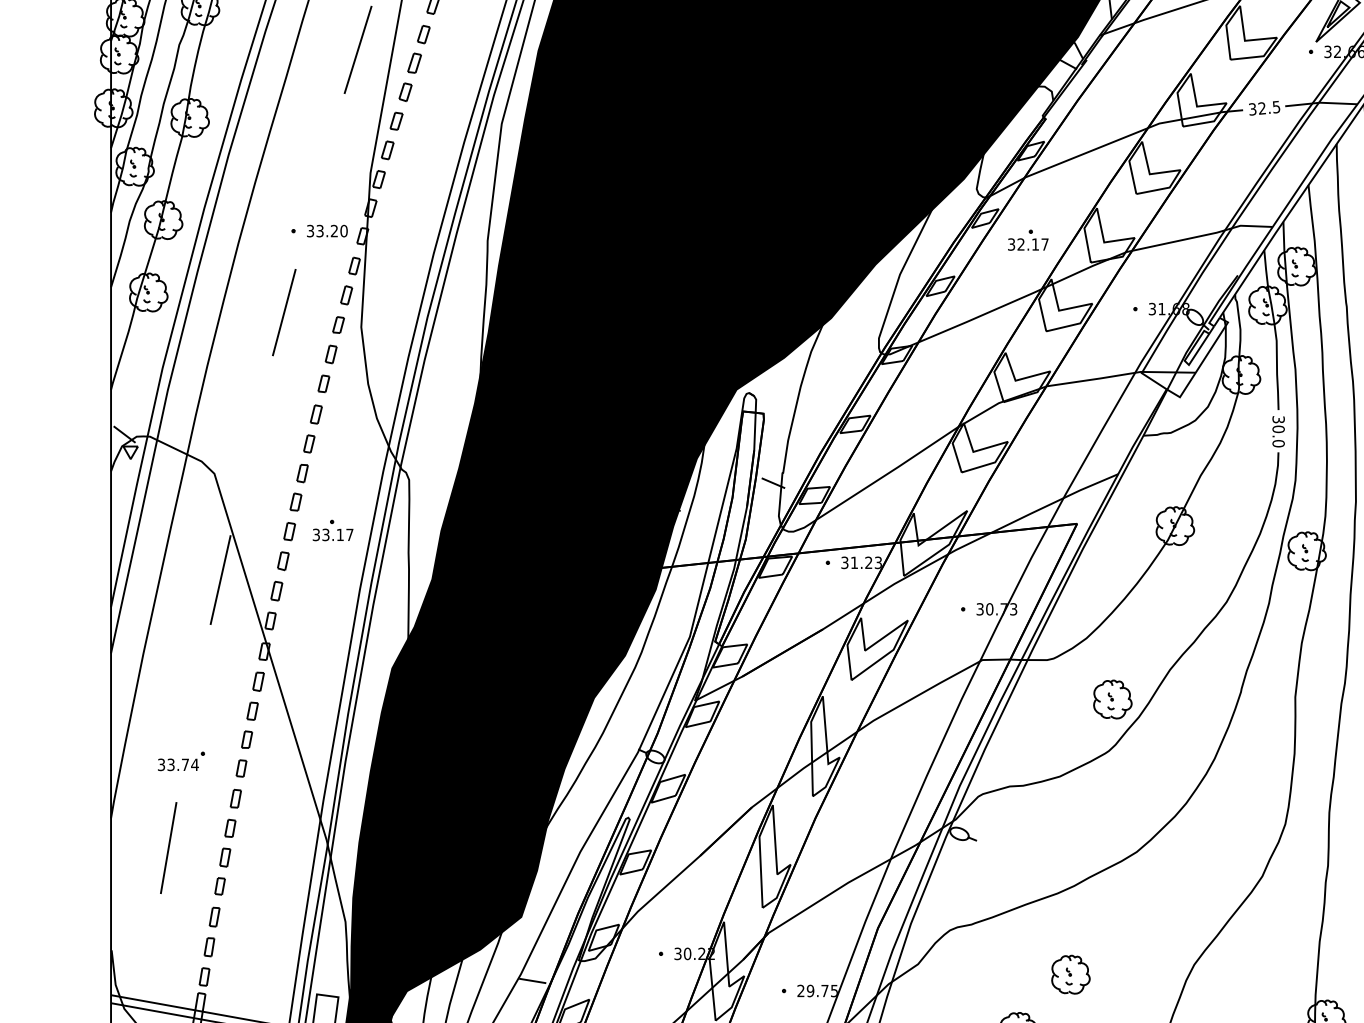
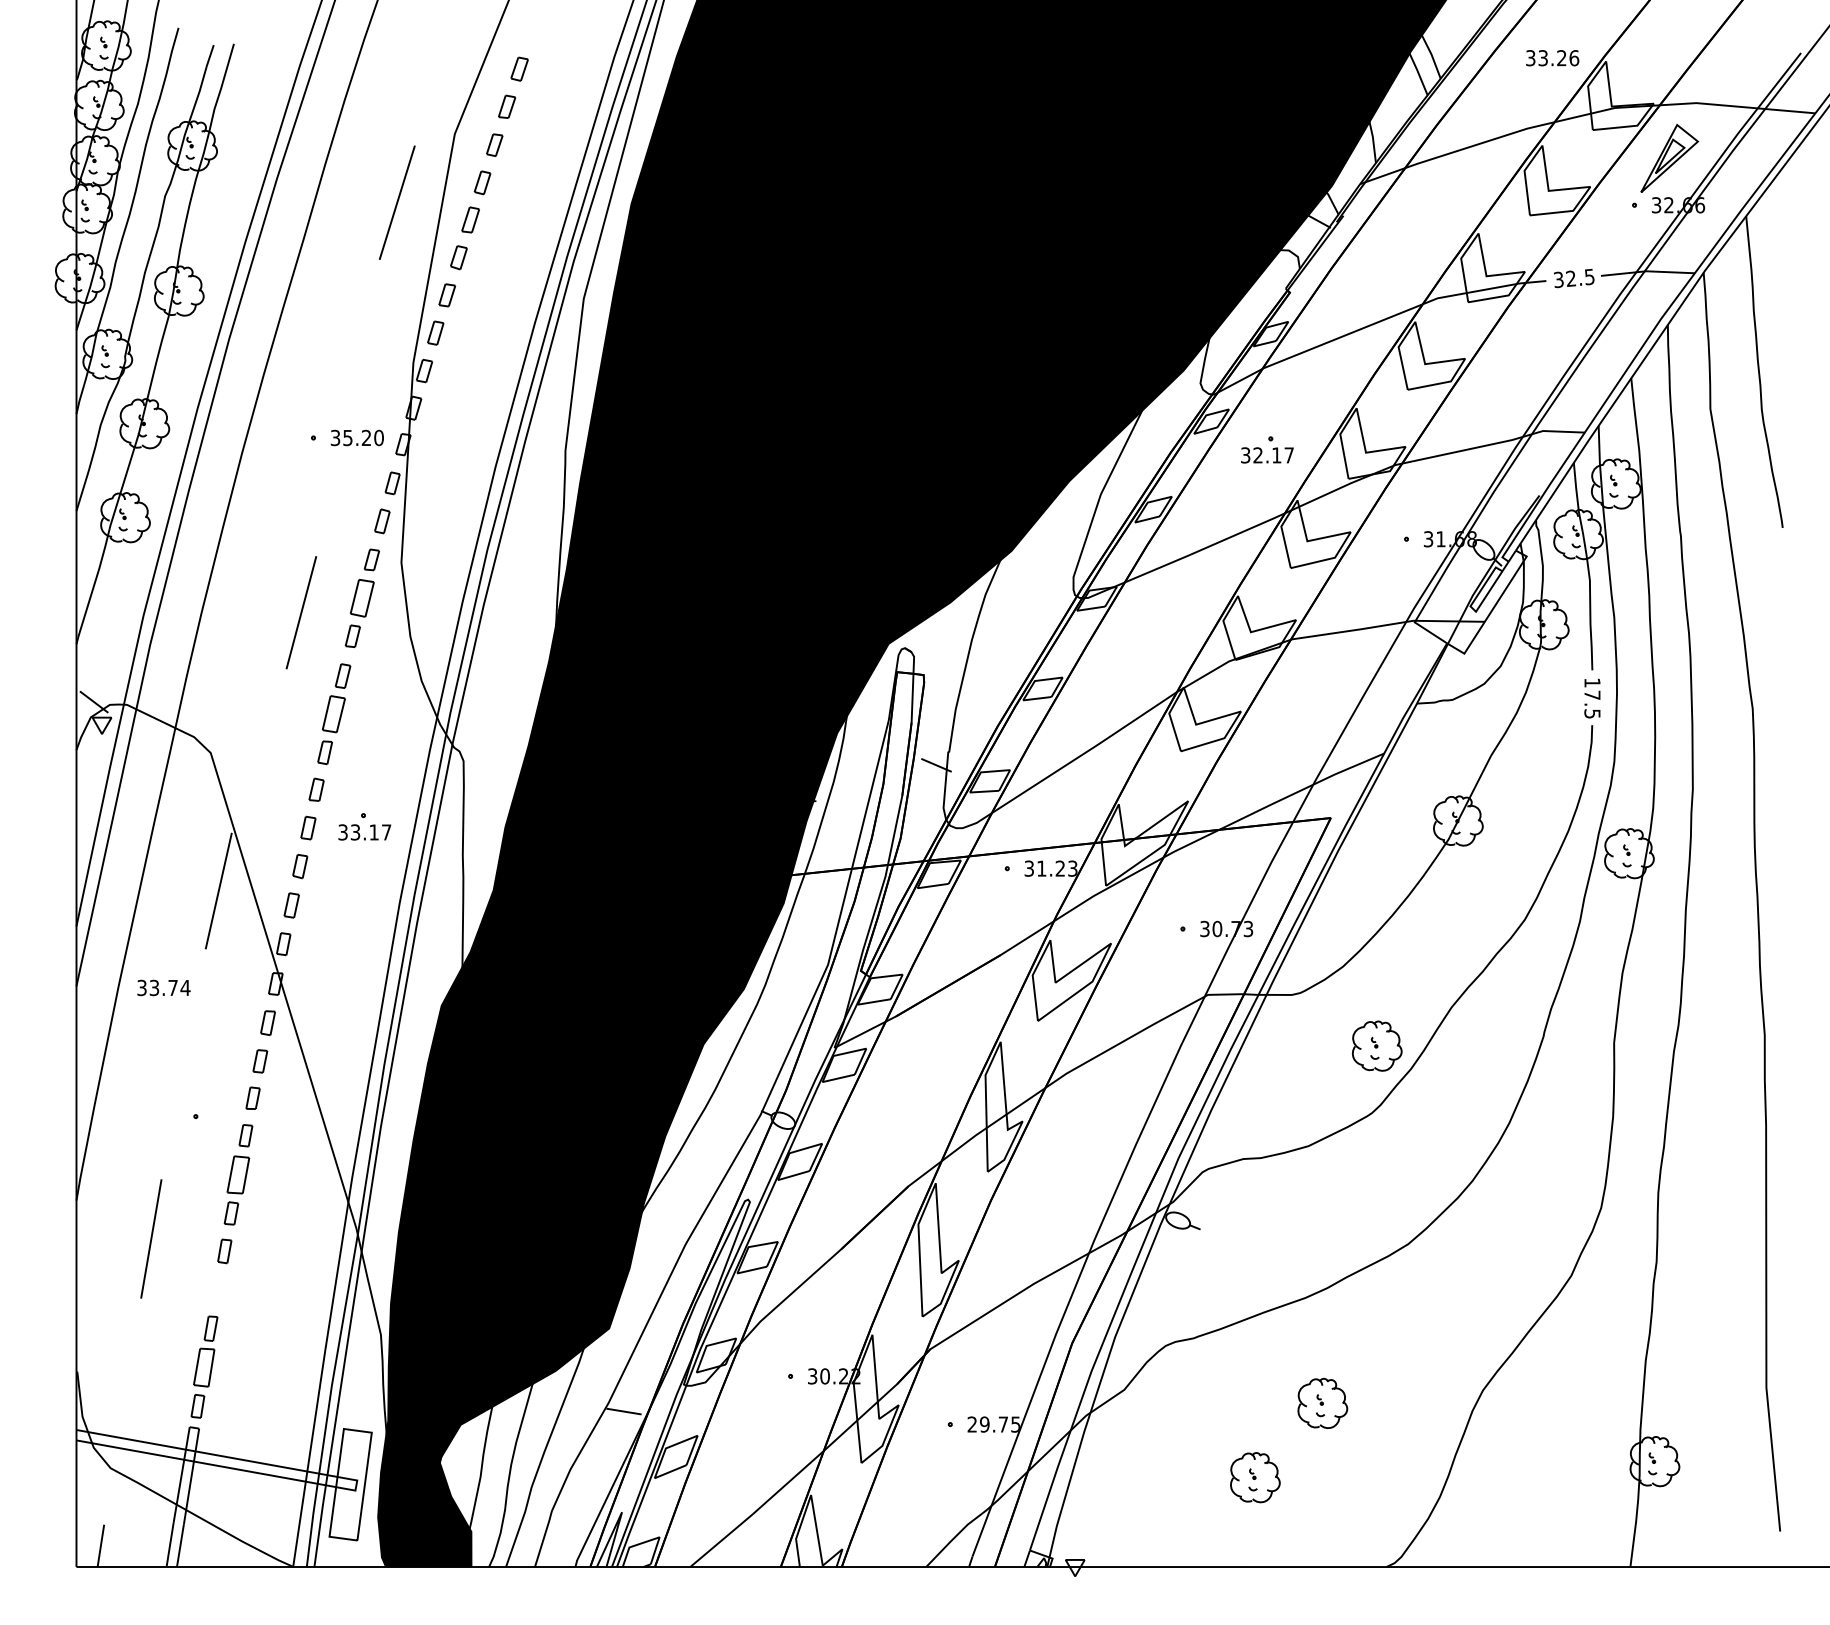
text: (319, 230) -> (347, 437), 33.20 -> 35.20
line: (284, 312) -> (301, 612), moved
part: (331, 353) -> (362, 597), size x1.6
text: (1278, 431) -> (1592, 698), 30.0 -> 17.5
part: (308, 444) -> (333, 714), size x1.6
text: (178, 764) -> (163, 987), moved
part: (235, 798) -> (238, 1174), size x1.6
part: (220, 886) -> (218, 1288), removed
part: (209, 947) -> (204, 1367), size x1.6

